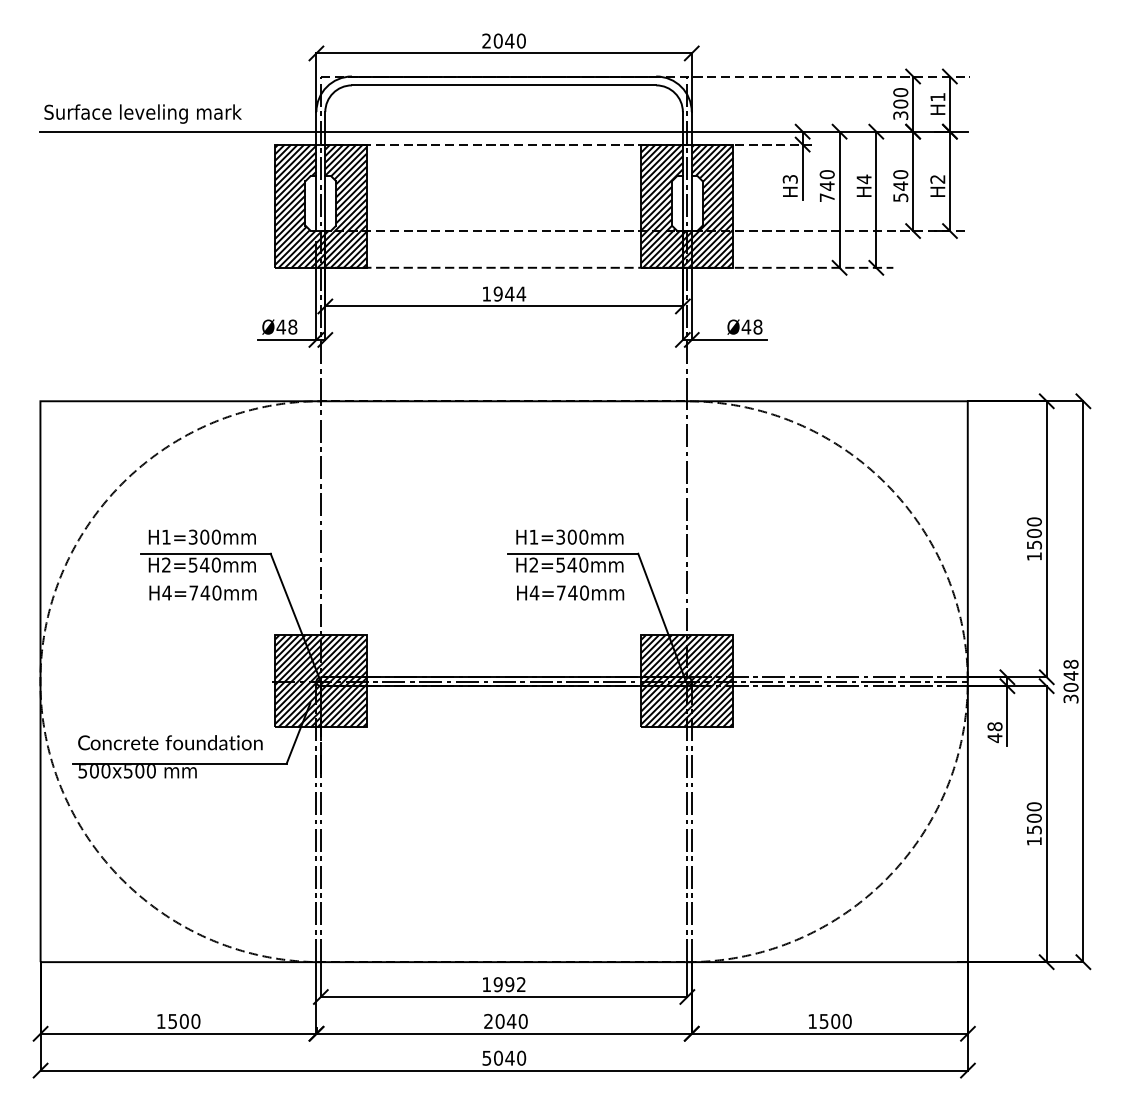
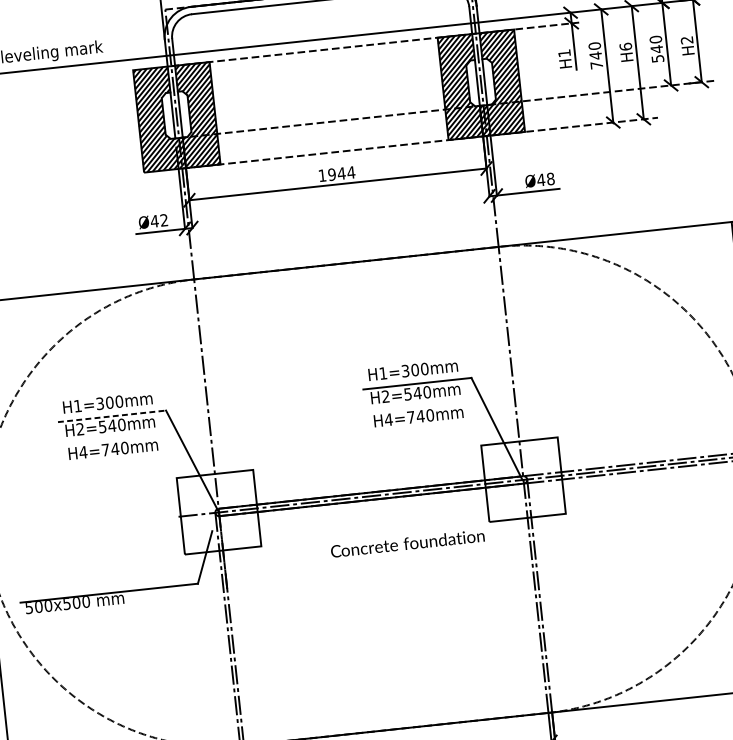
text: (789, 179) -> (563, 53), H3 -> H1
text: (863, 179) -> (625, 47), H4 -> H6
text: (292, 326) -> (163, 219), Ø48 -> Ø42
line: (206, 553) -> (112, 416), solid -> dashed
hatch: (320, 681) -> (218, 512), removed
hatch: (687, 681) -> (523, 479), removed
text: (170, 742) -> (407, 543), moved

